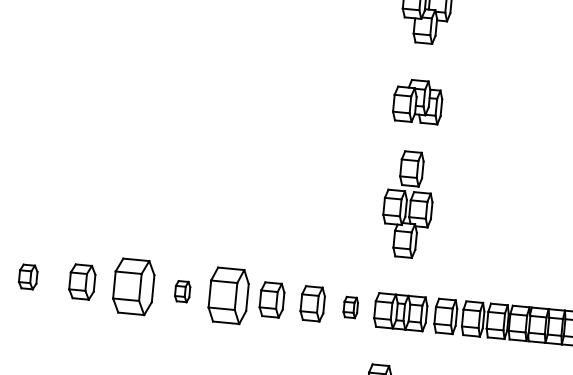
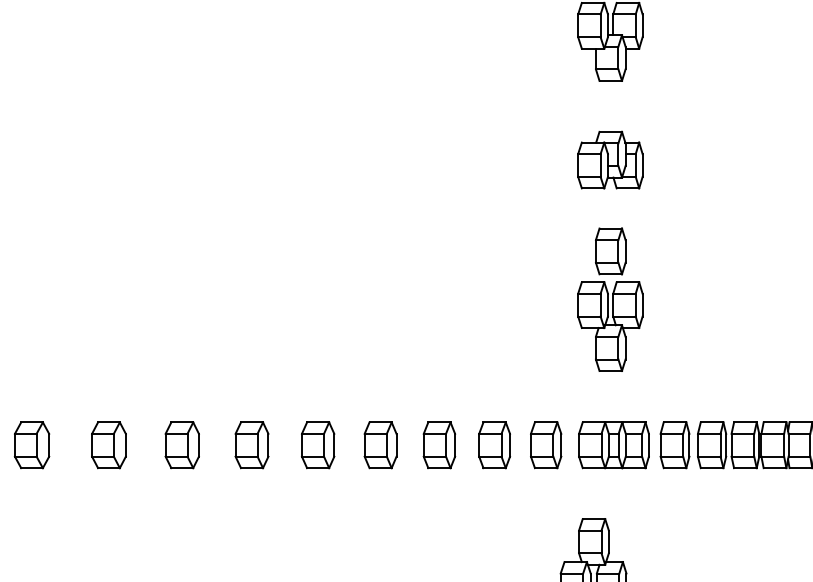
part: (27, 277) -> (108, 445), size x1.43
part: (133, 287) -> (251, 445), size x0.62
part: (182, 291) -> (318, 445), size x1.67
part: (228, 296) -> (380, 445), size x0.62
part: (350, 307) -> (546, 445), size x1.67

